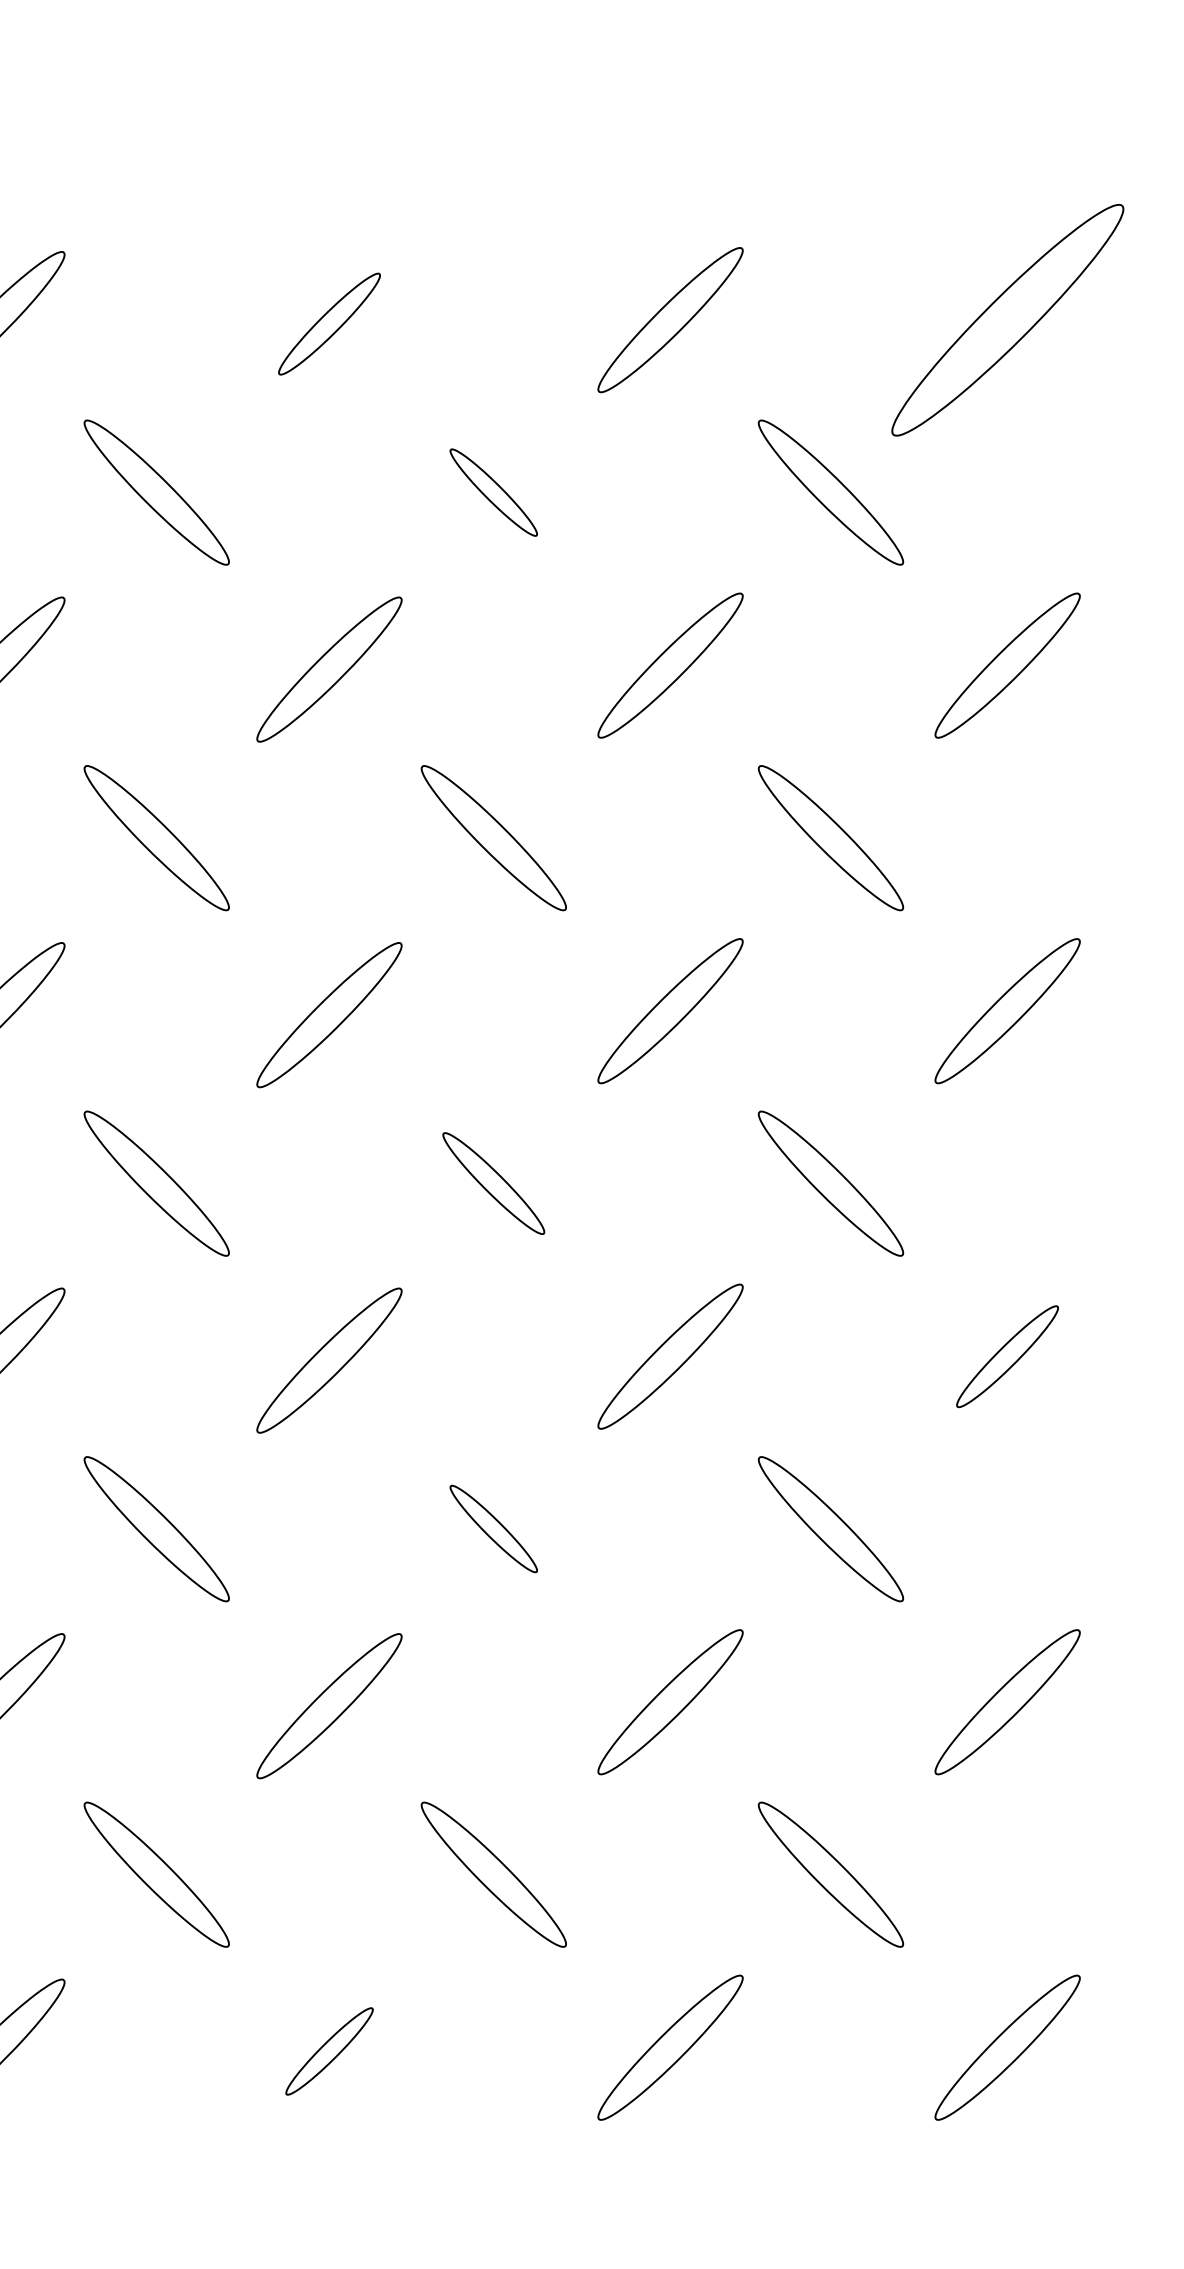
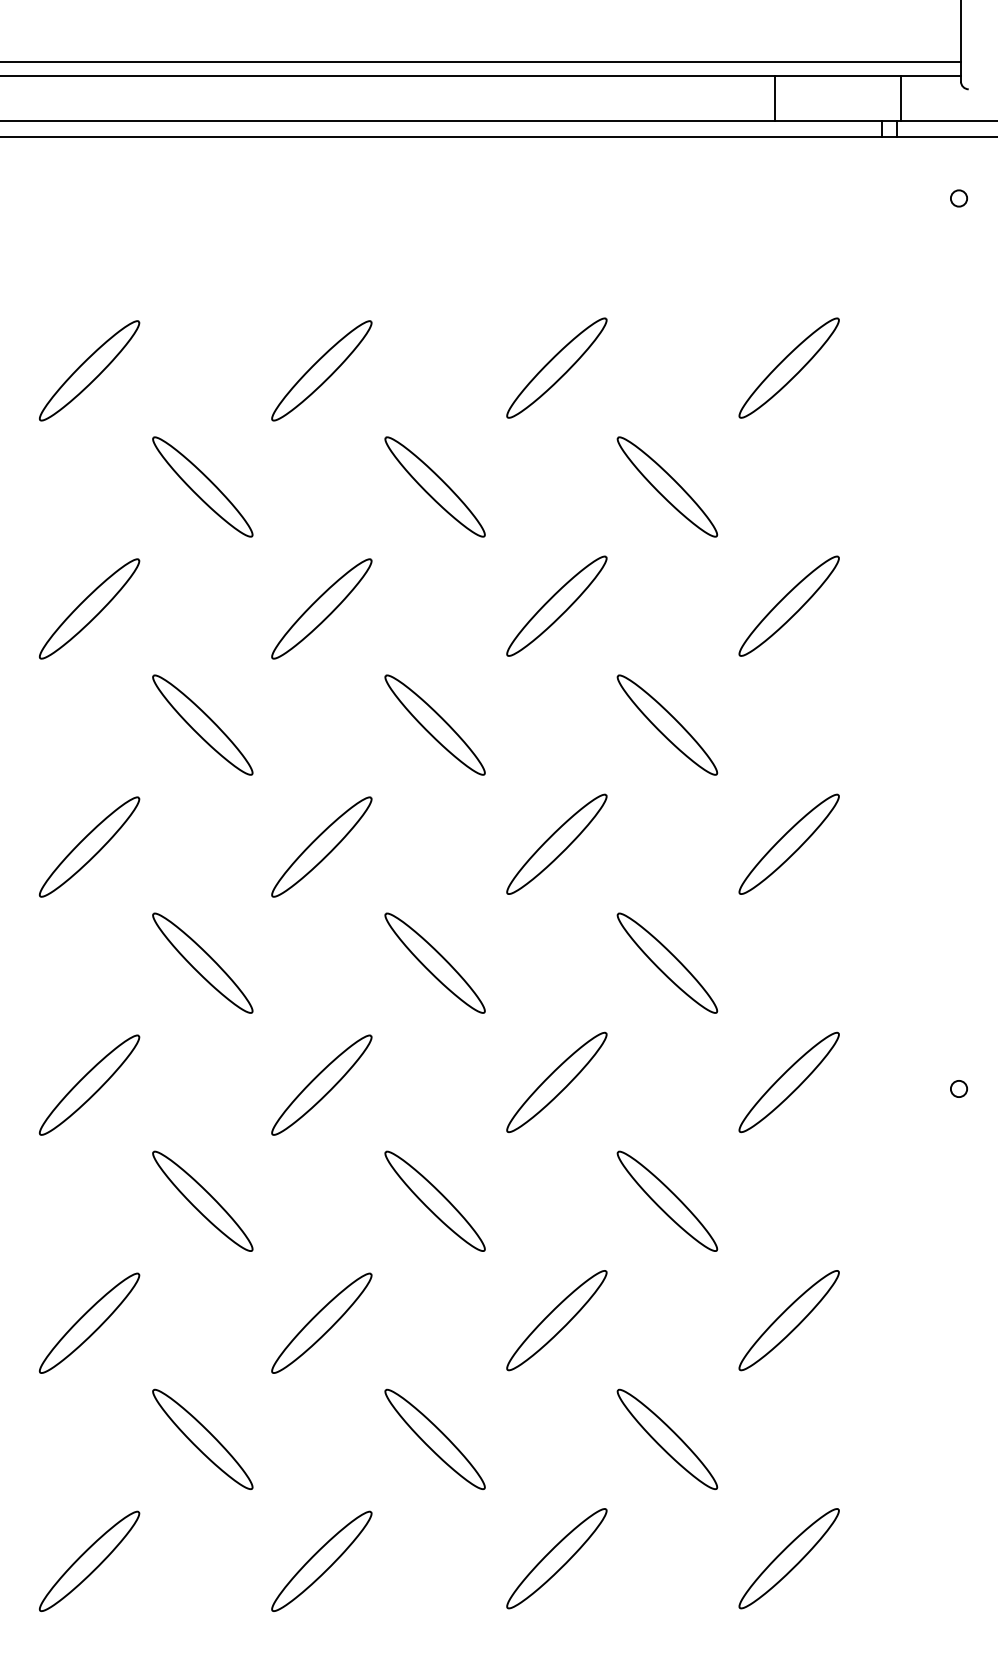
part: (1006, 319) -> (788, 367), size x0.62
part: (328, 323) -> (321, 370), size x1.43
part: (492, 491) -> (434, 486), size x1.67
part: (492, 1182) -> (434, 962), size x1.43
part: (1006, 1356) -> (788, 1082), size x1.43
part: (492, 1527) -> (434, 1200), size x1.67
part: (328, 2050) -> (321, 1560), size x1.67

